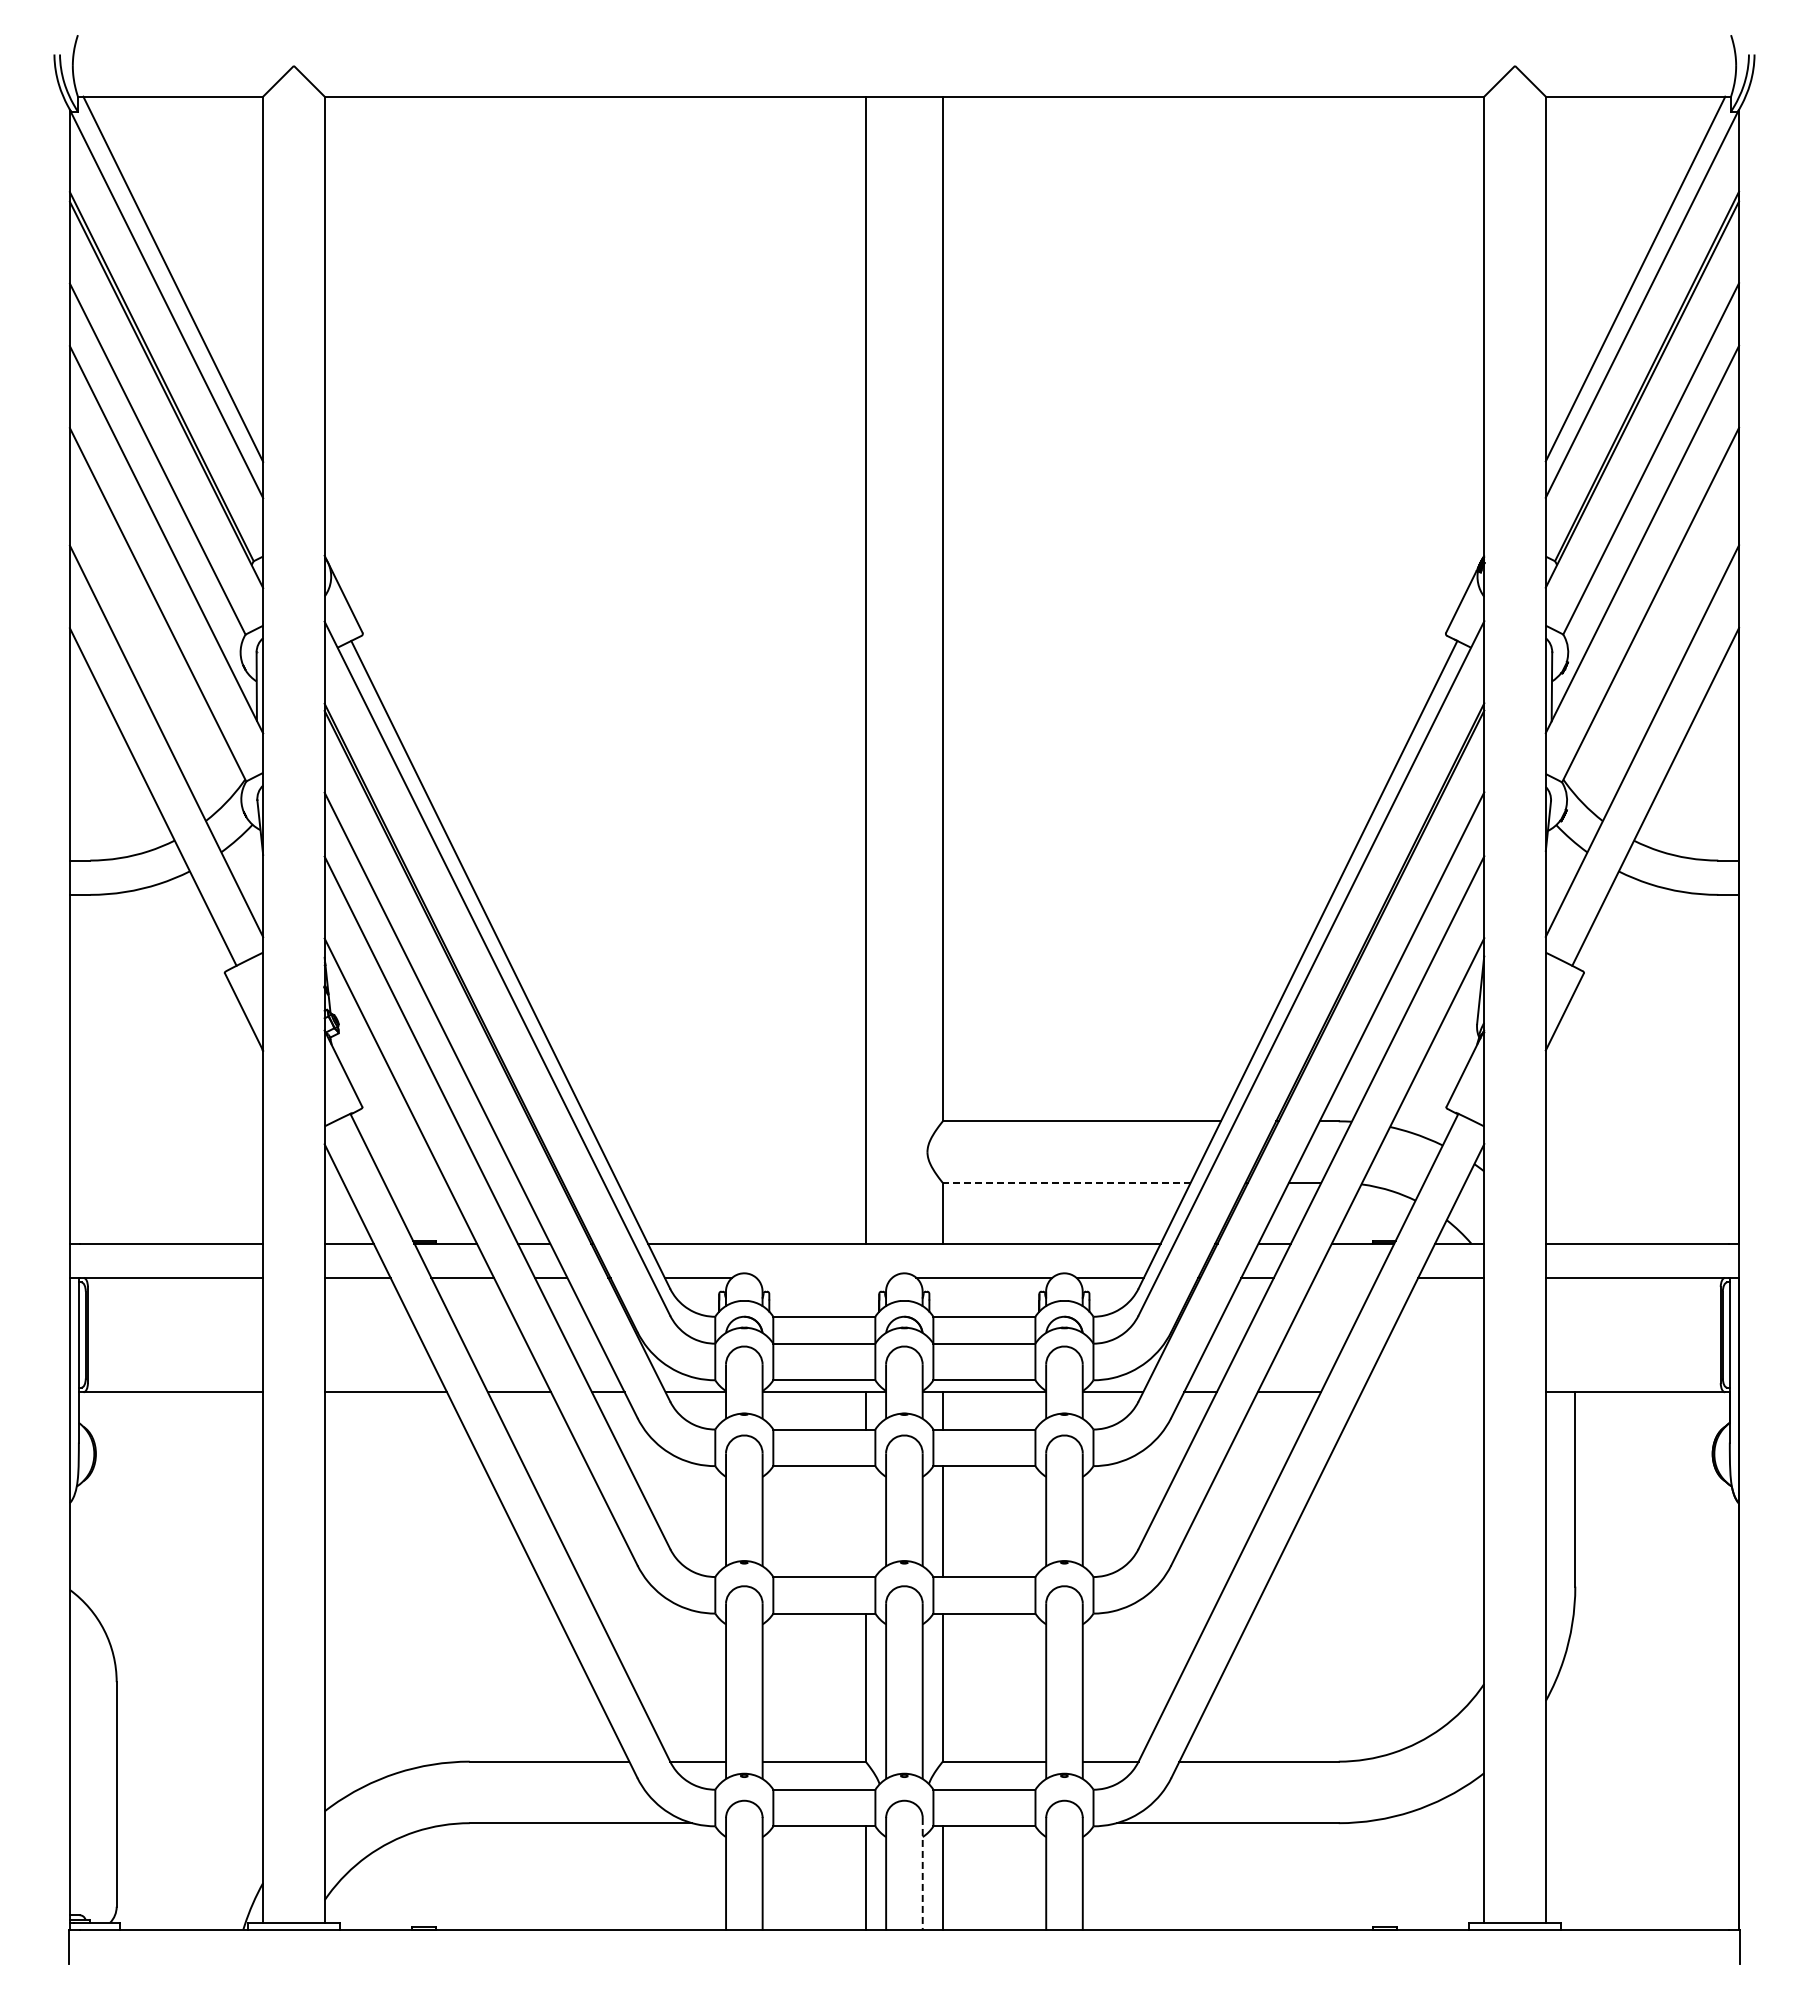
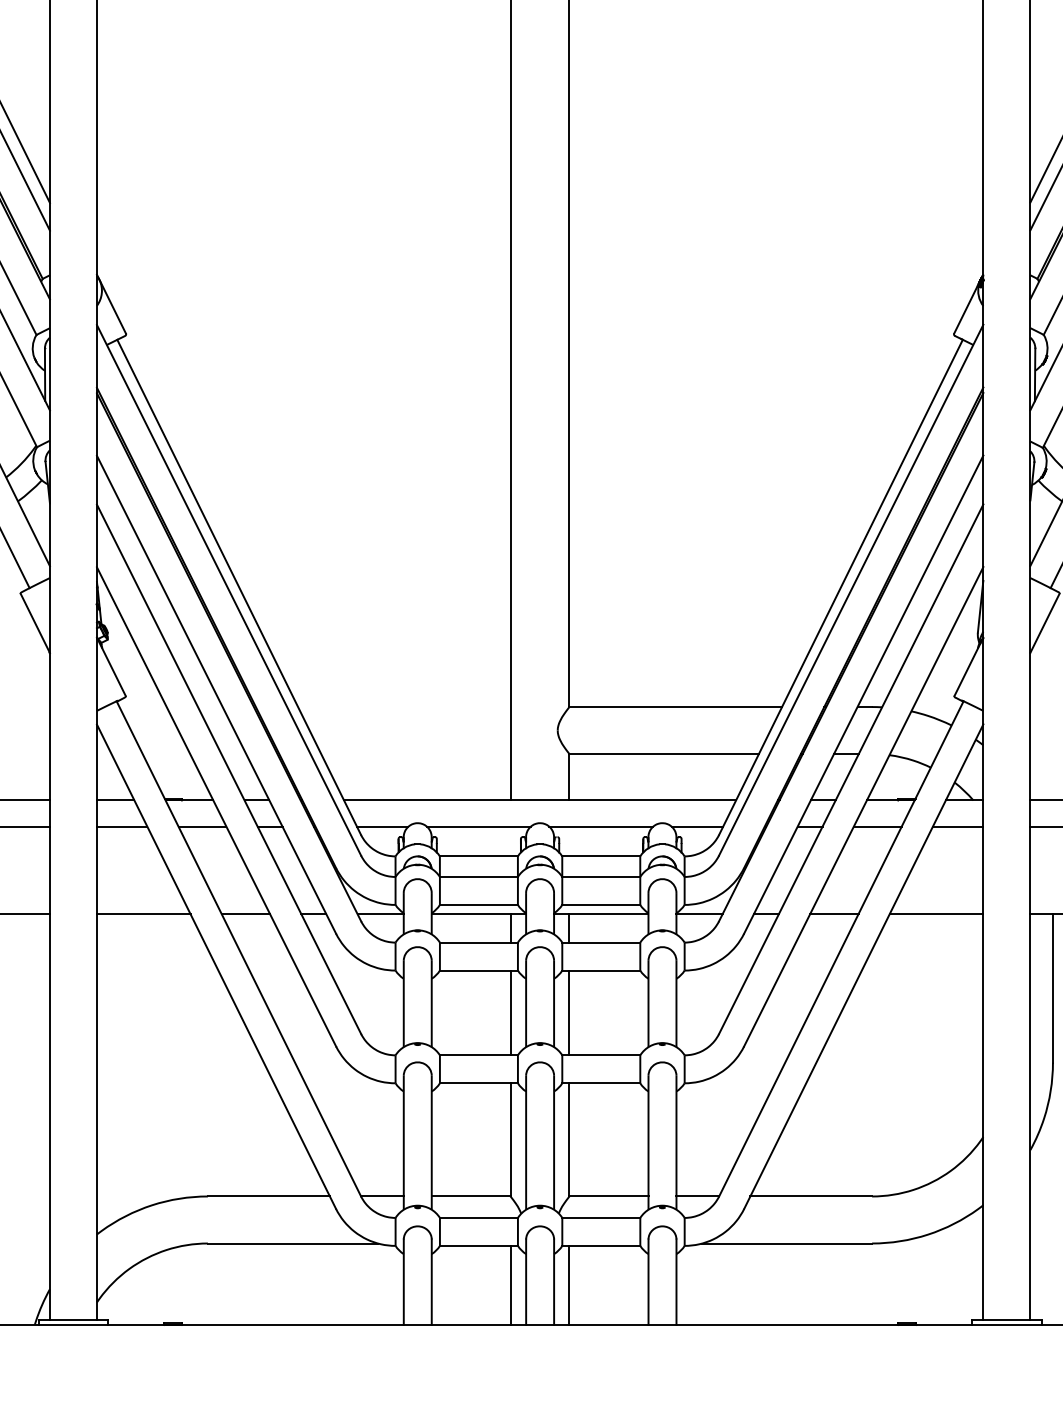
line: (1066, 1182) -> (664, 753), dashed -> solid
line: (824, 1277) -> (479, 826), added
line: (1345, 1277) -> (877, 826), added
line: (1422, 1392) -> (936, 914), added
line: (865, 1521) -> (510, 1012), added
line: (922, 1873) -> (553, 1281), dashed -> solid

